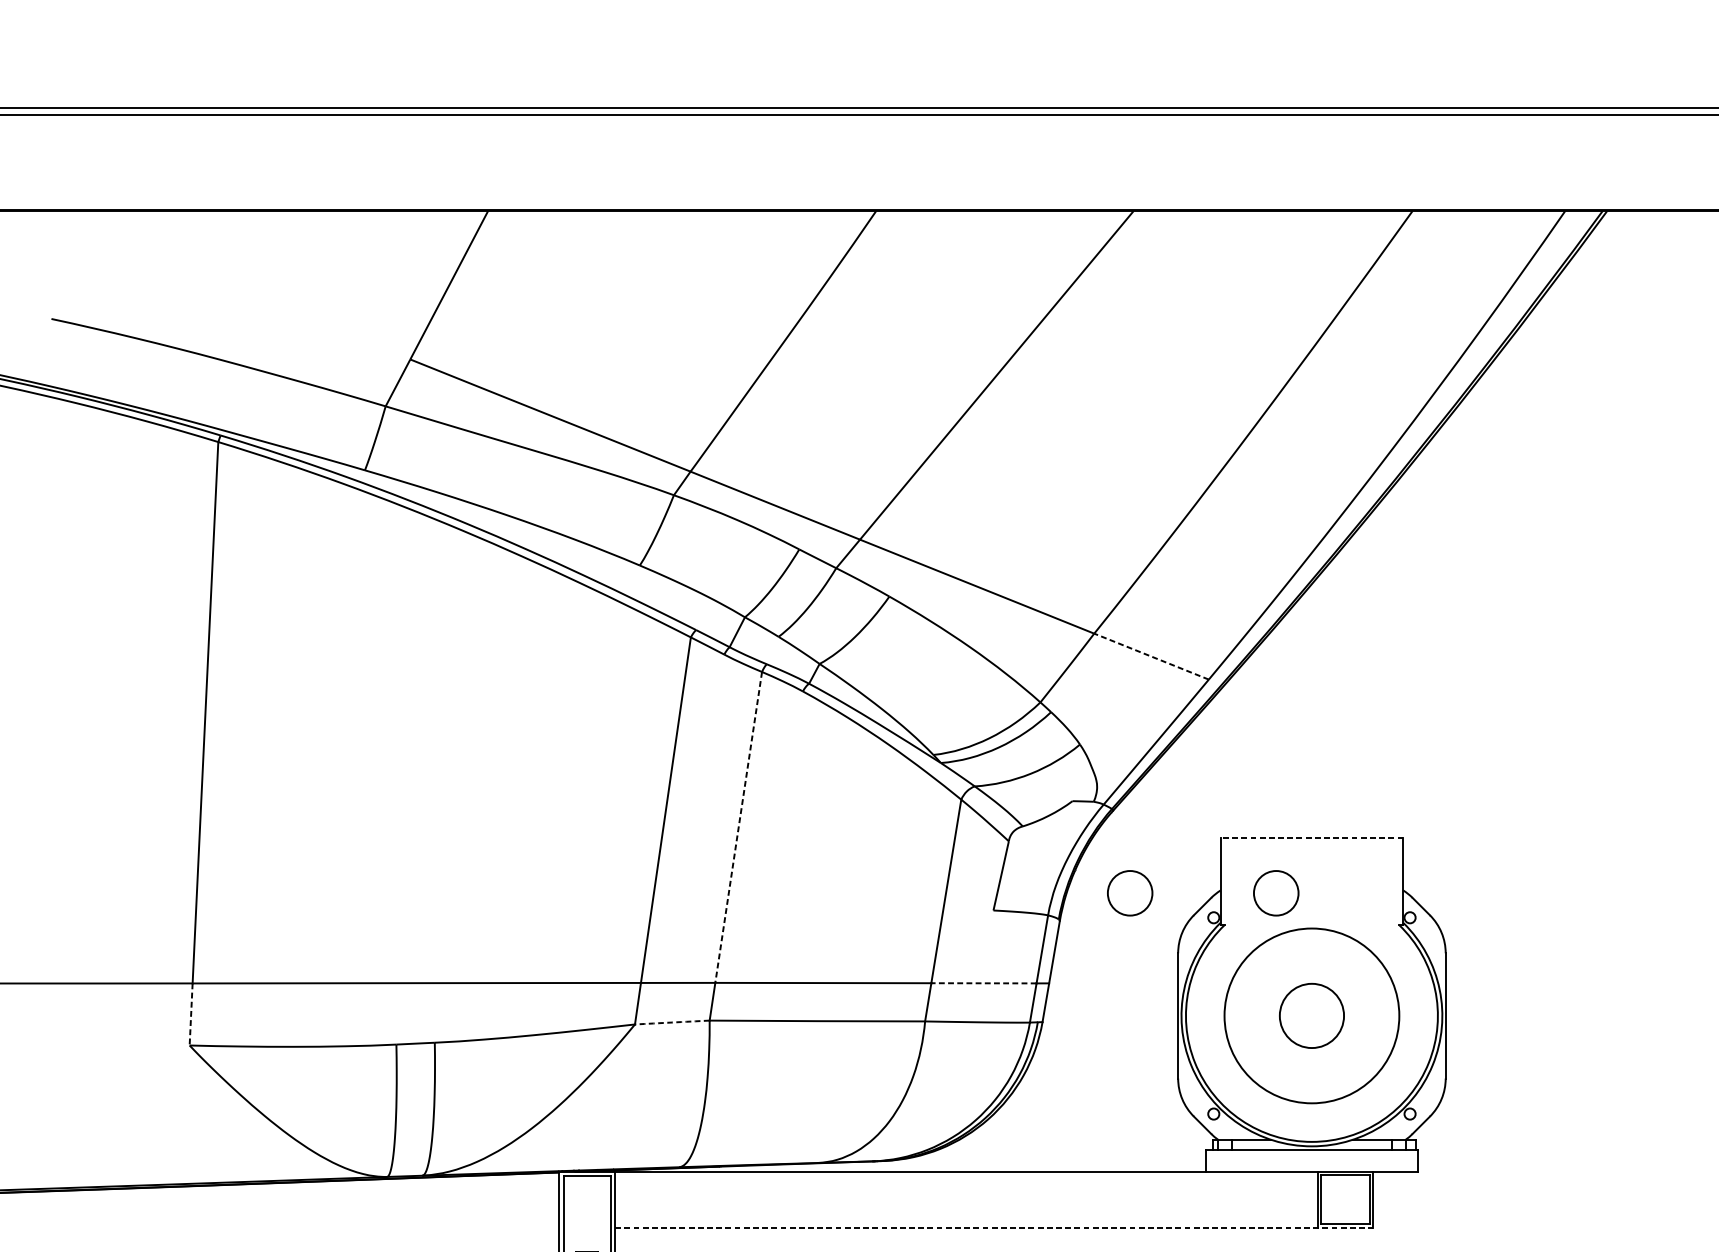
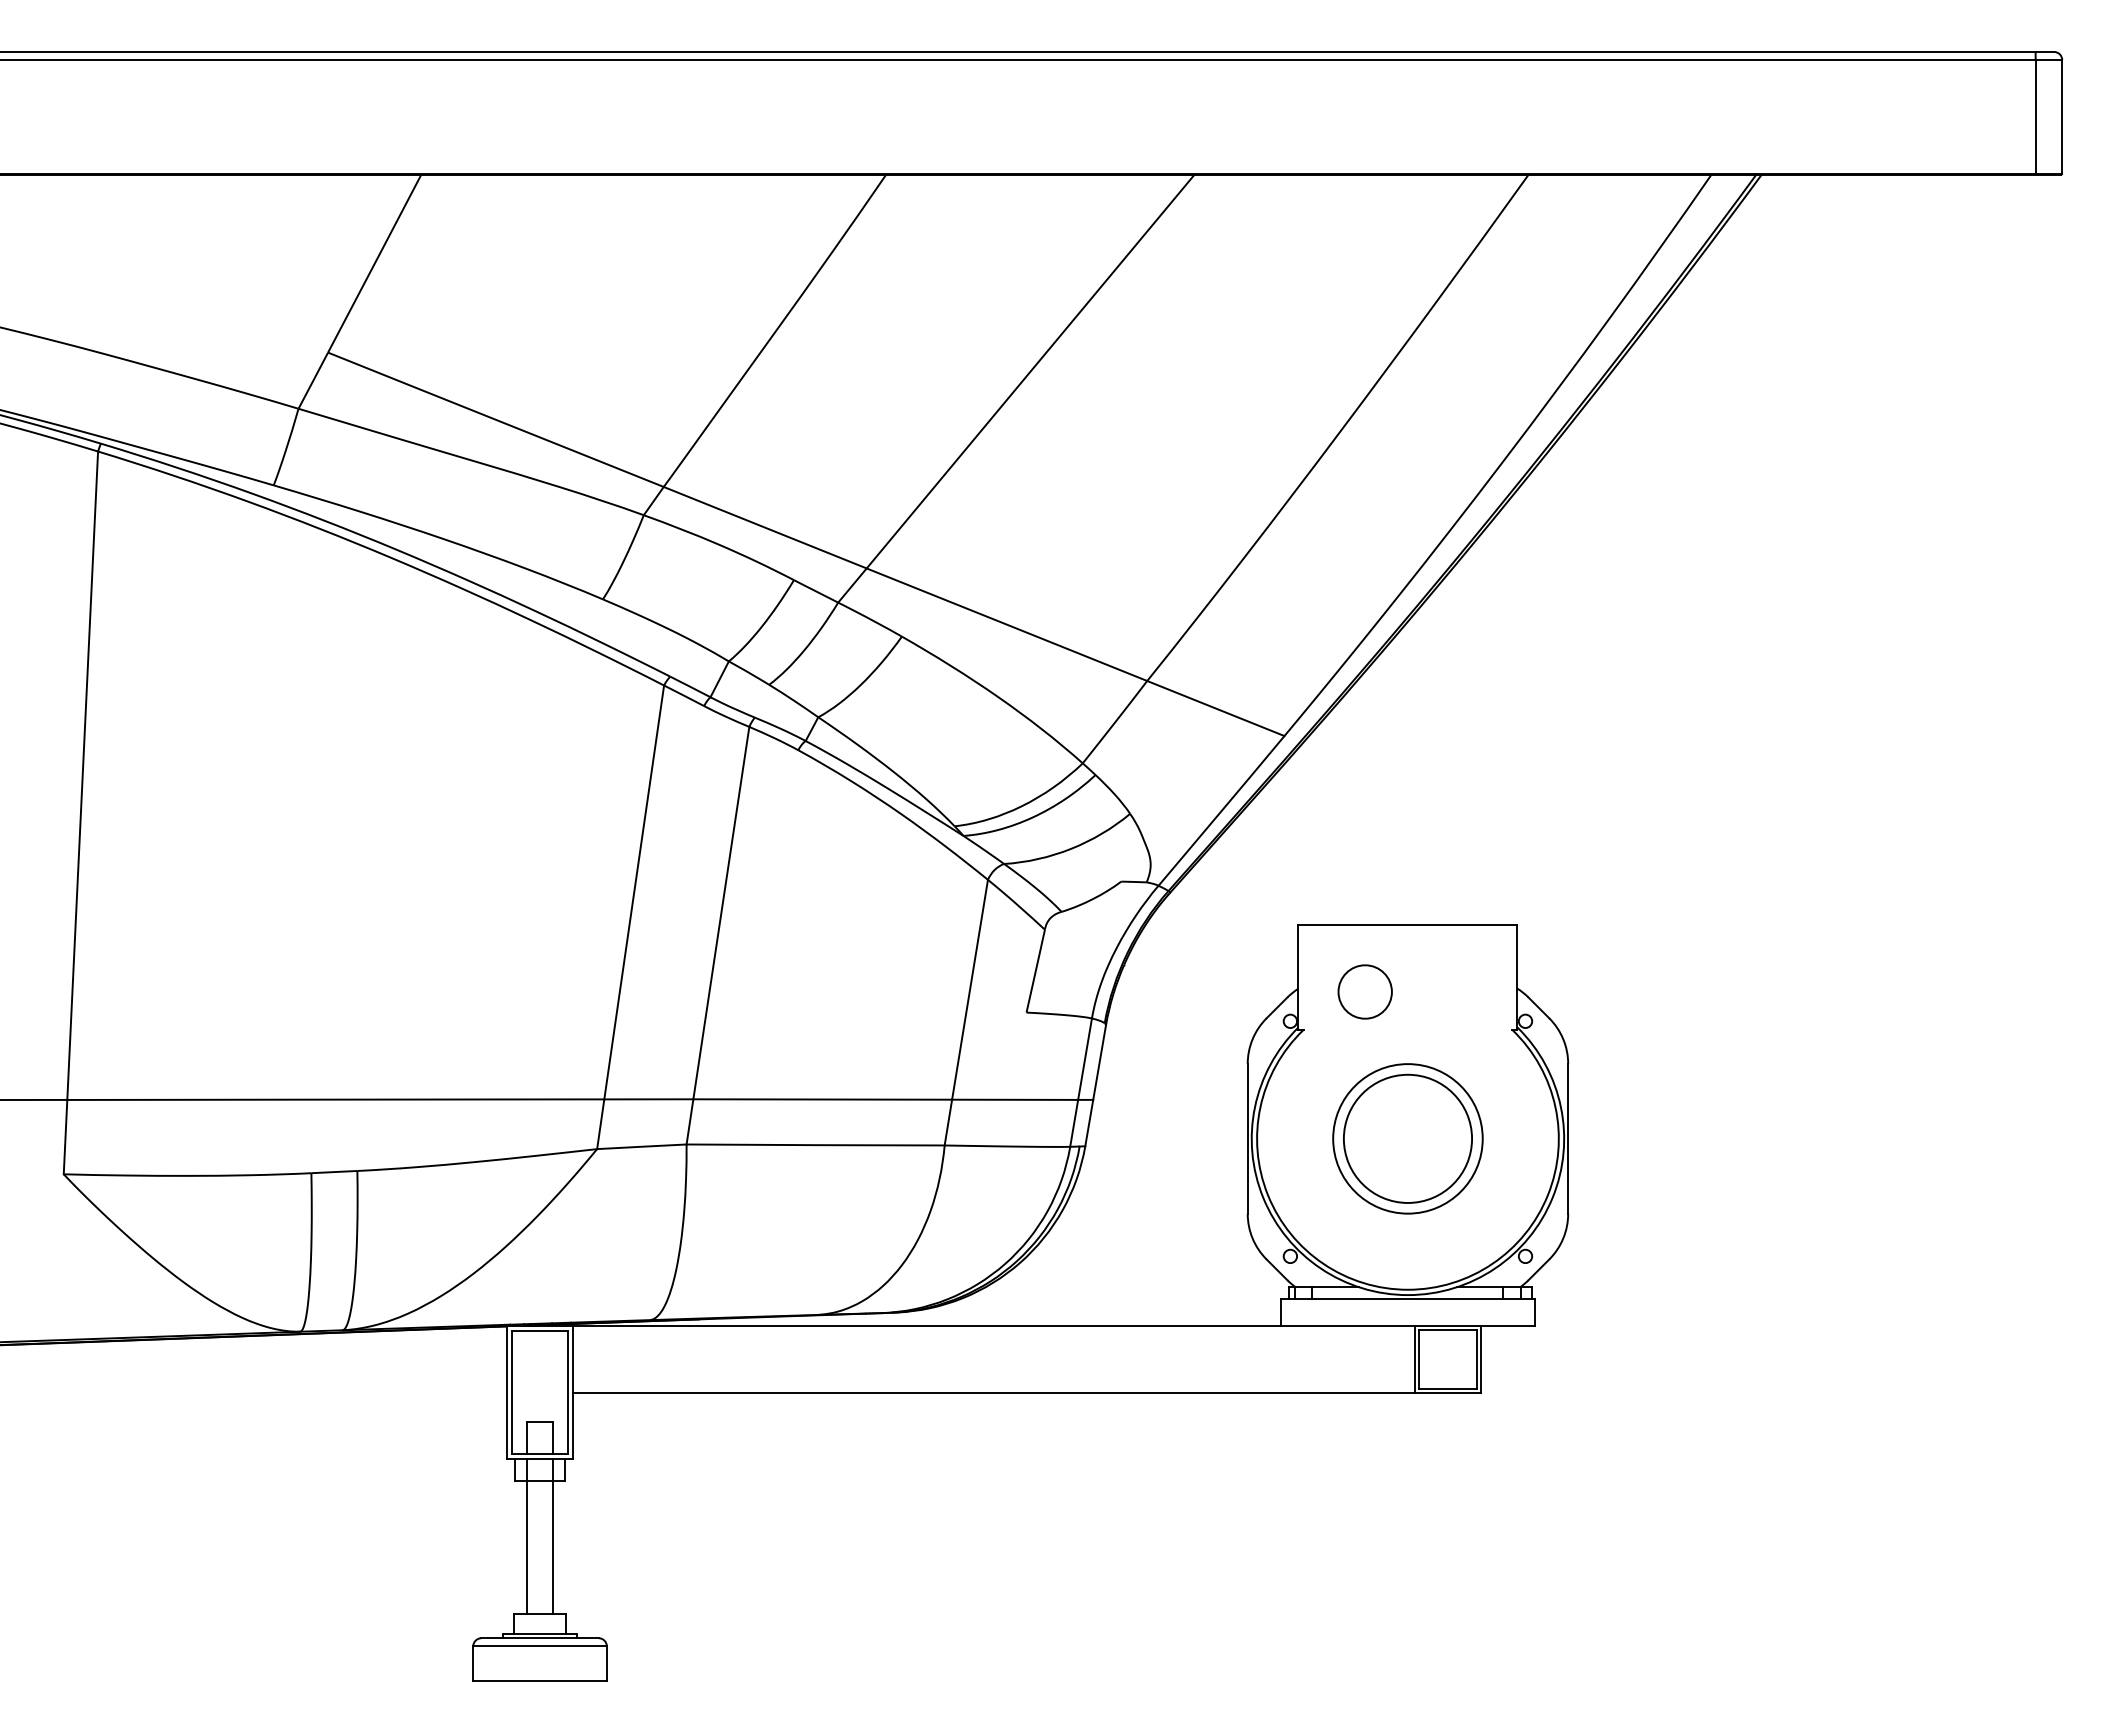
line: (1151, 656) -> (1215, 708), dashed -> solid
line: (738, 827) -> (721, 913), dashed -> solid
line: (1311, 837) -> (1407, 925), dashed -> solid
circle: (1129, 892) -> (1189, 991), removed
line: (983, 983) -> (1014, 1099), dashed -> solid
line: (191, 1014) -> (65, 1137), dashed -> solid
circle: (1311, 1015) -> (1407, 1138), size x0.71
circle: (1311, 1015) -> (1407, 1138), size x1.67
arc: (672, 1022) -> (641, 1146), dashed -> solid
line: (994, 1227) -> (1027, 1392), dashed -> solid

